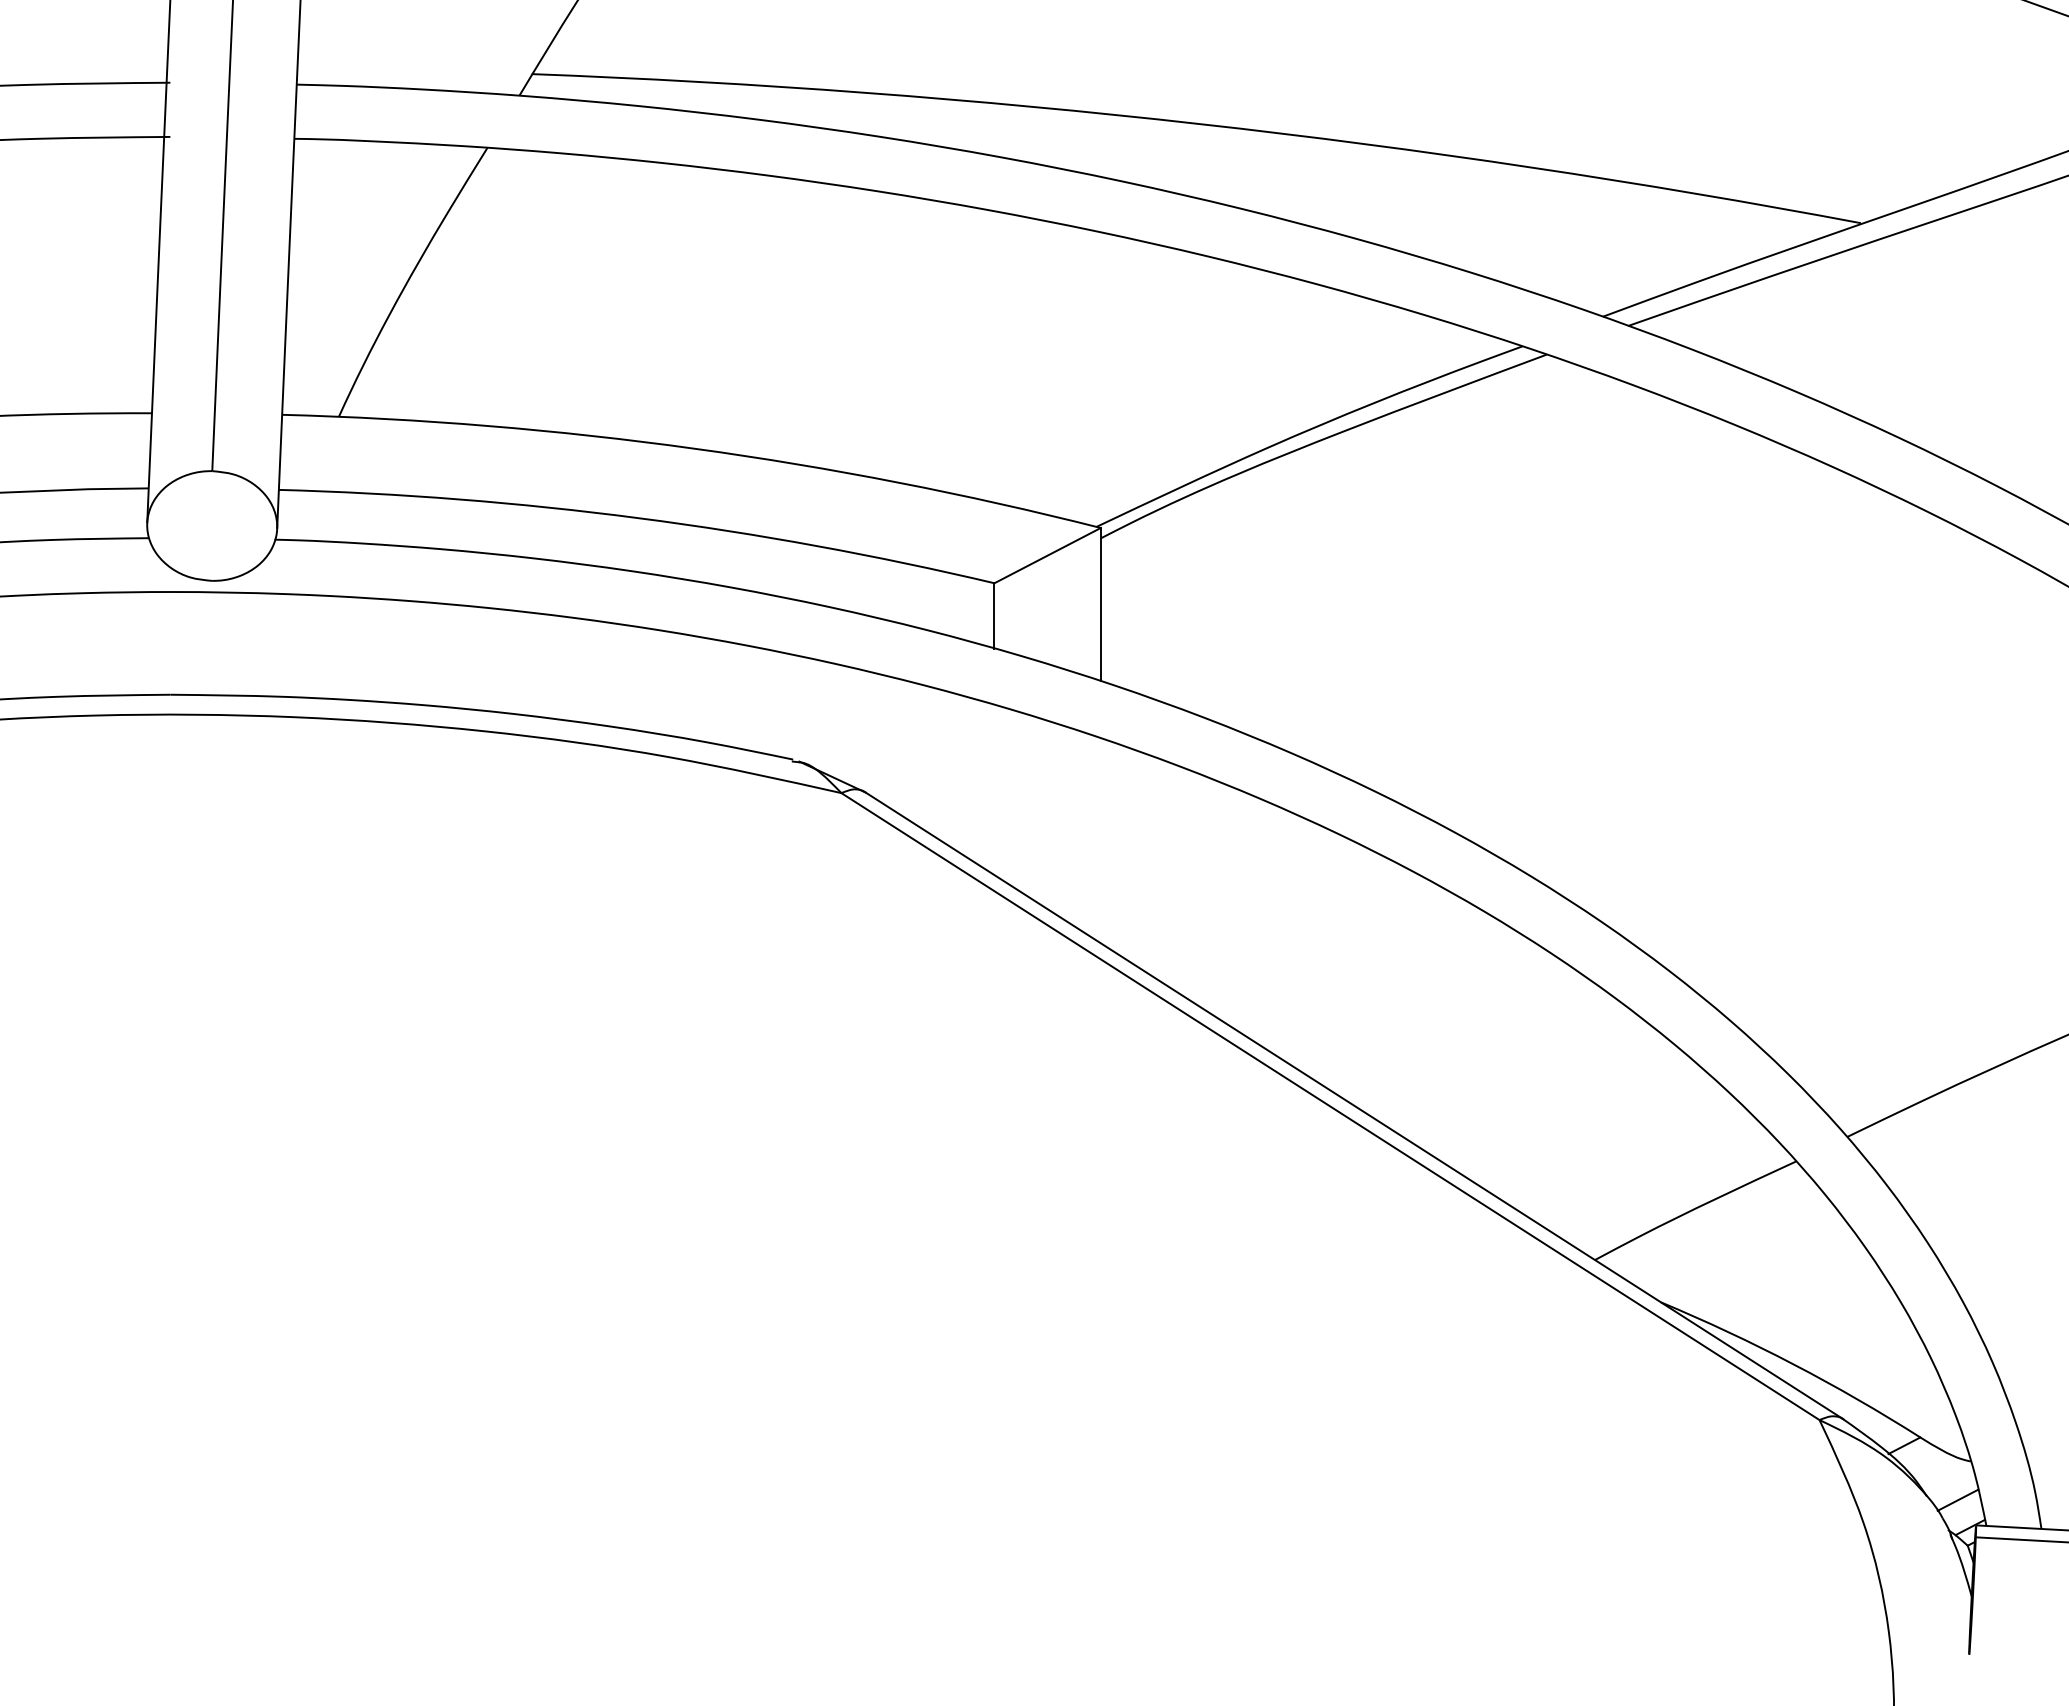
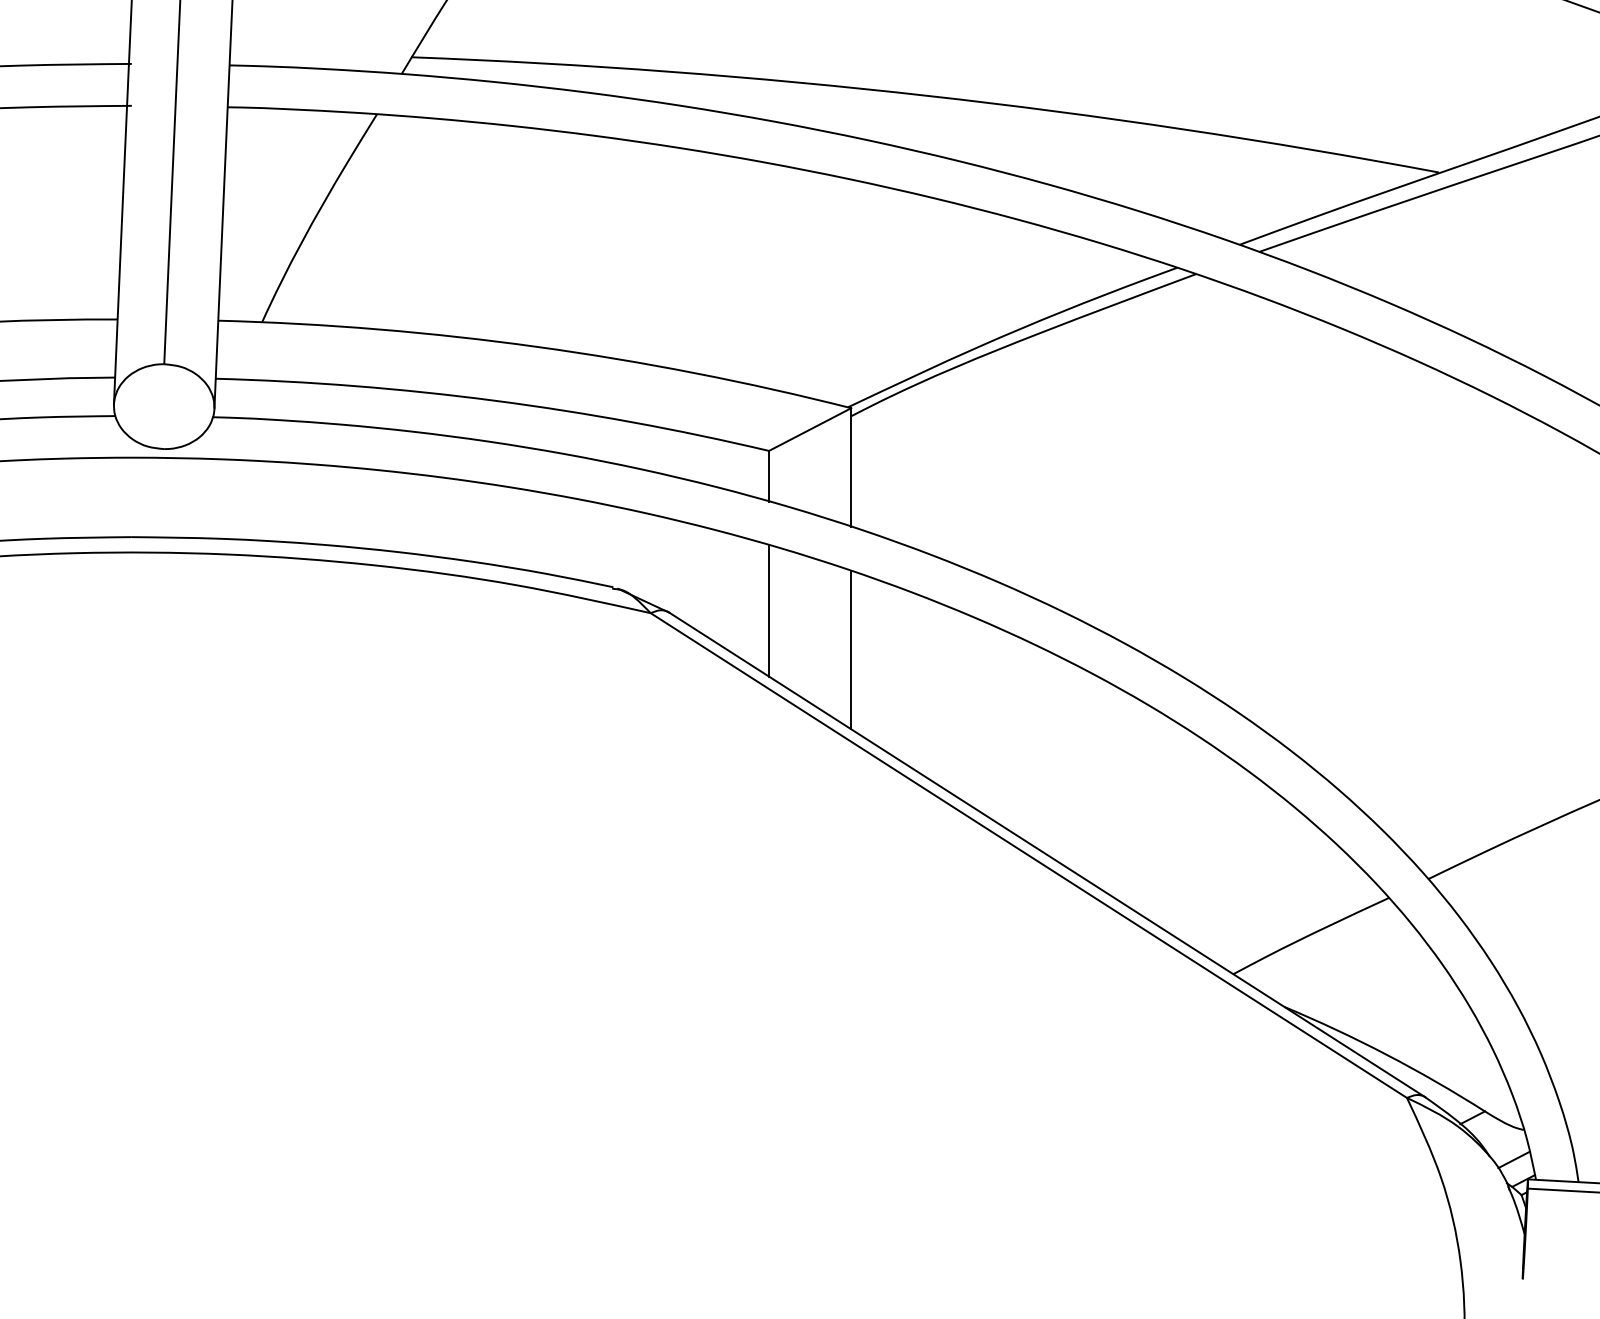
line: (994, 789) -> (769, 610), added
line: (1100, 840) -> (851, 649), added

